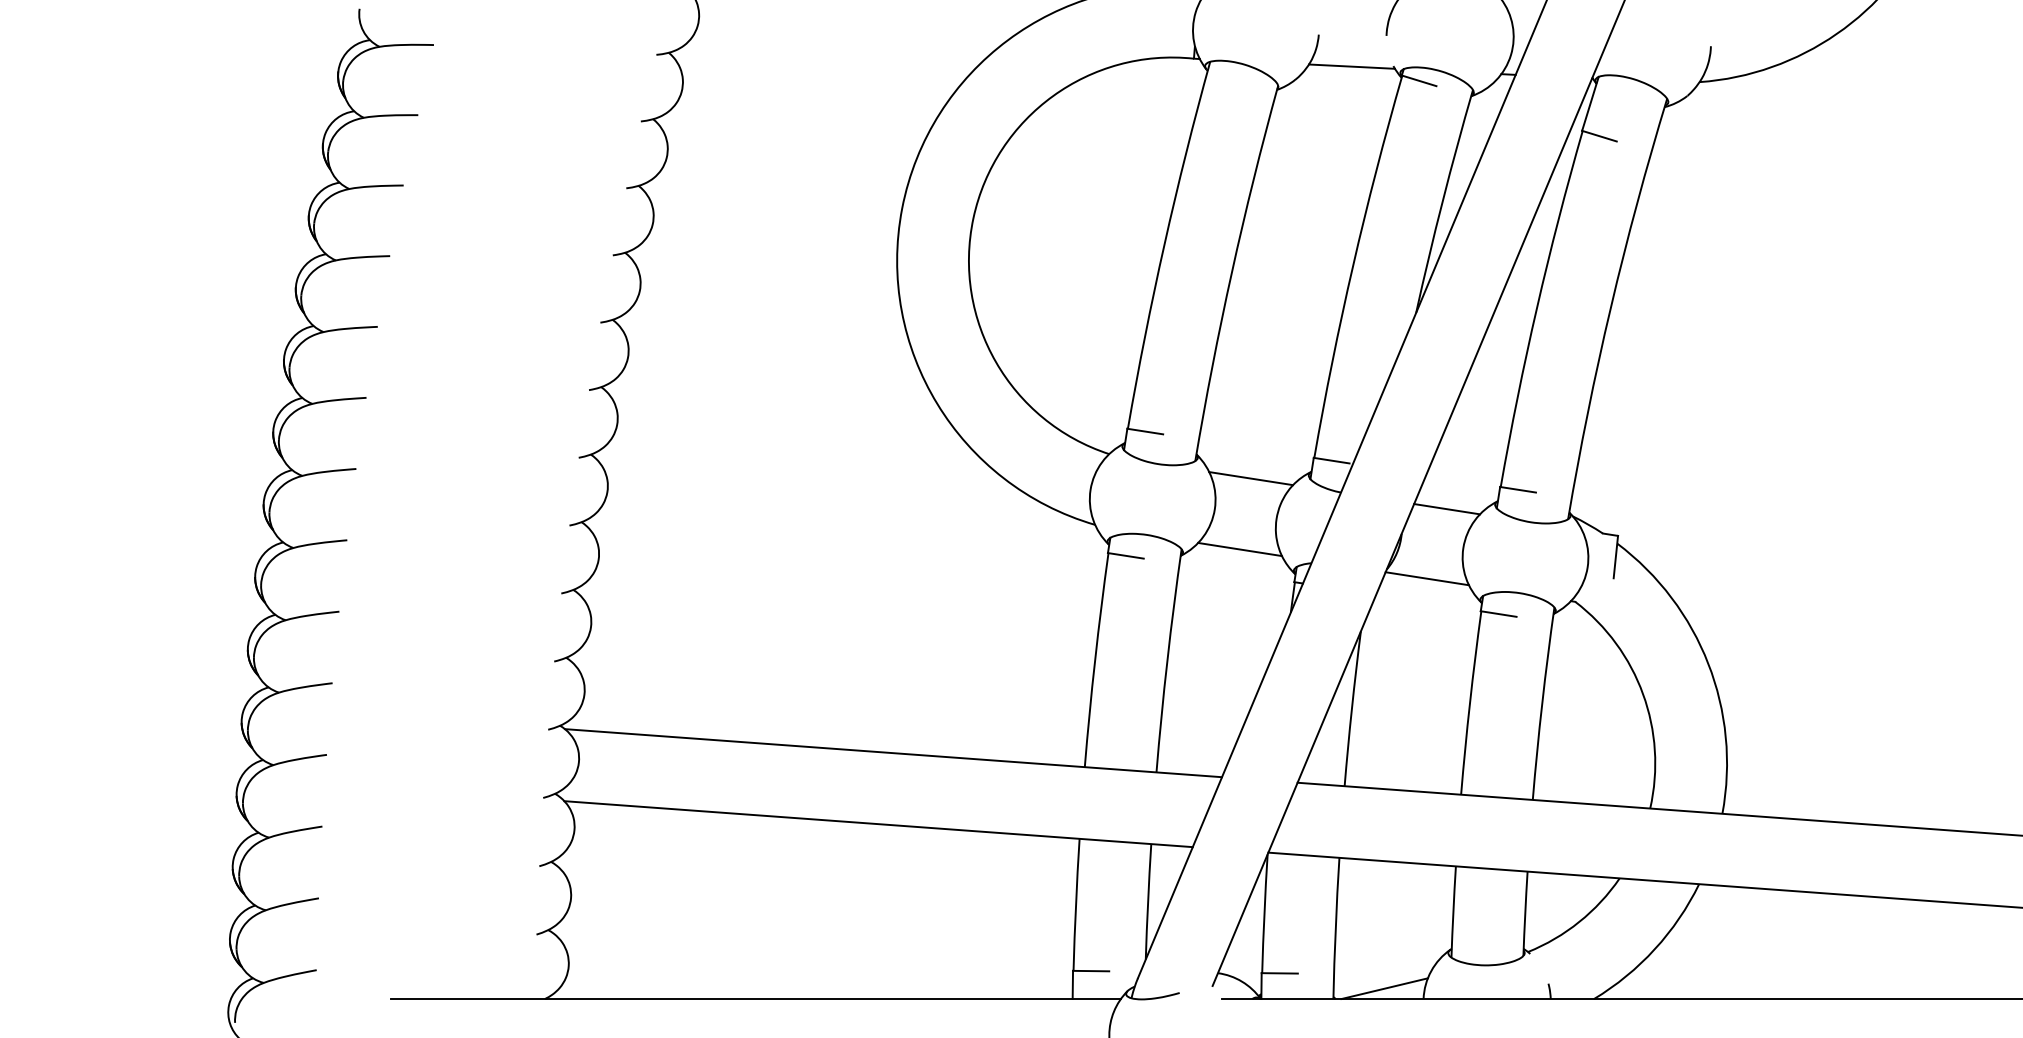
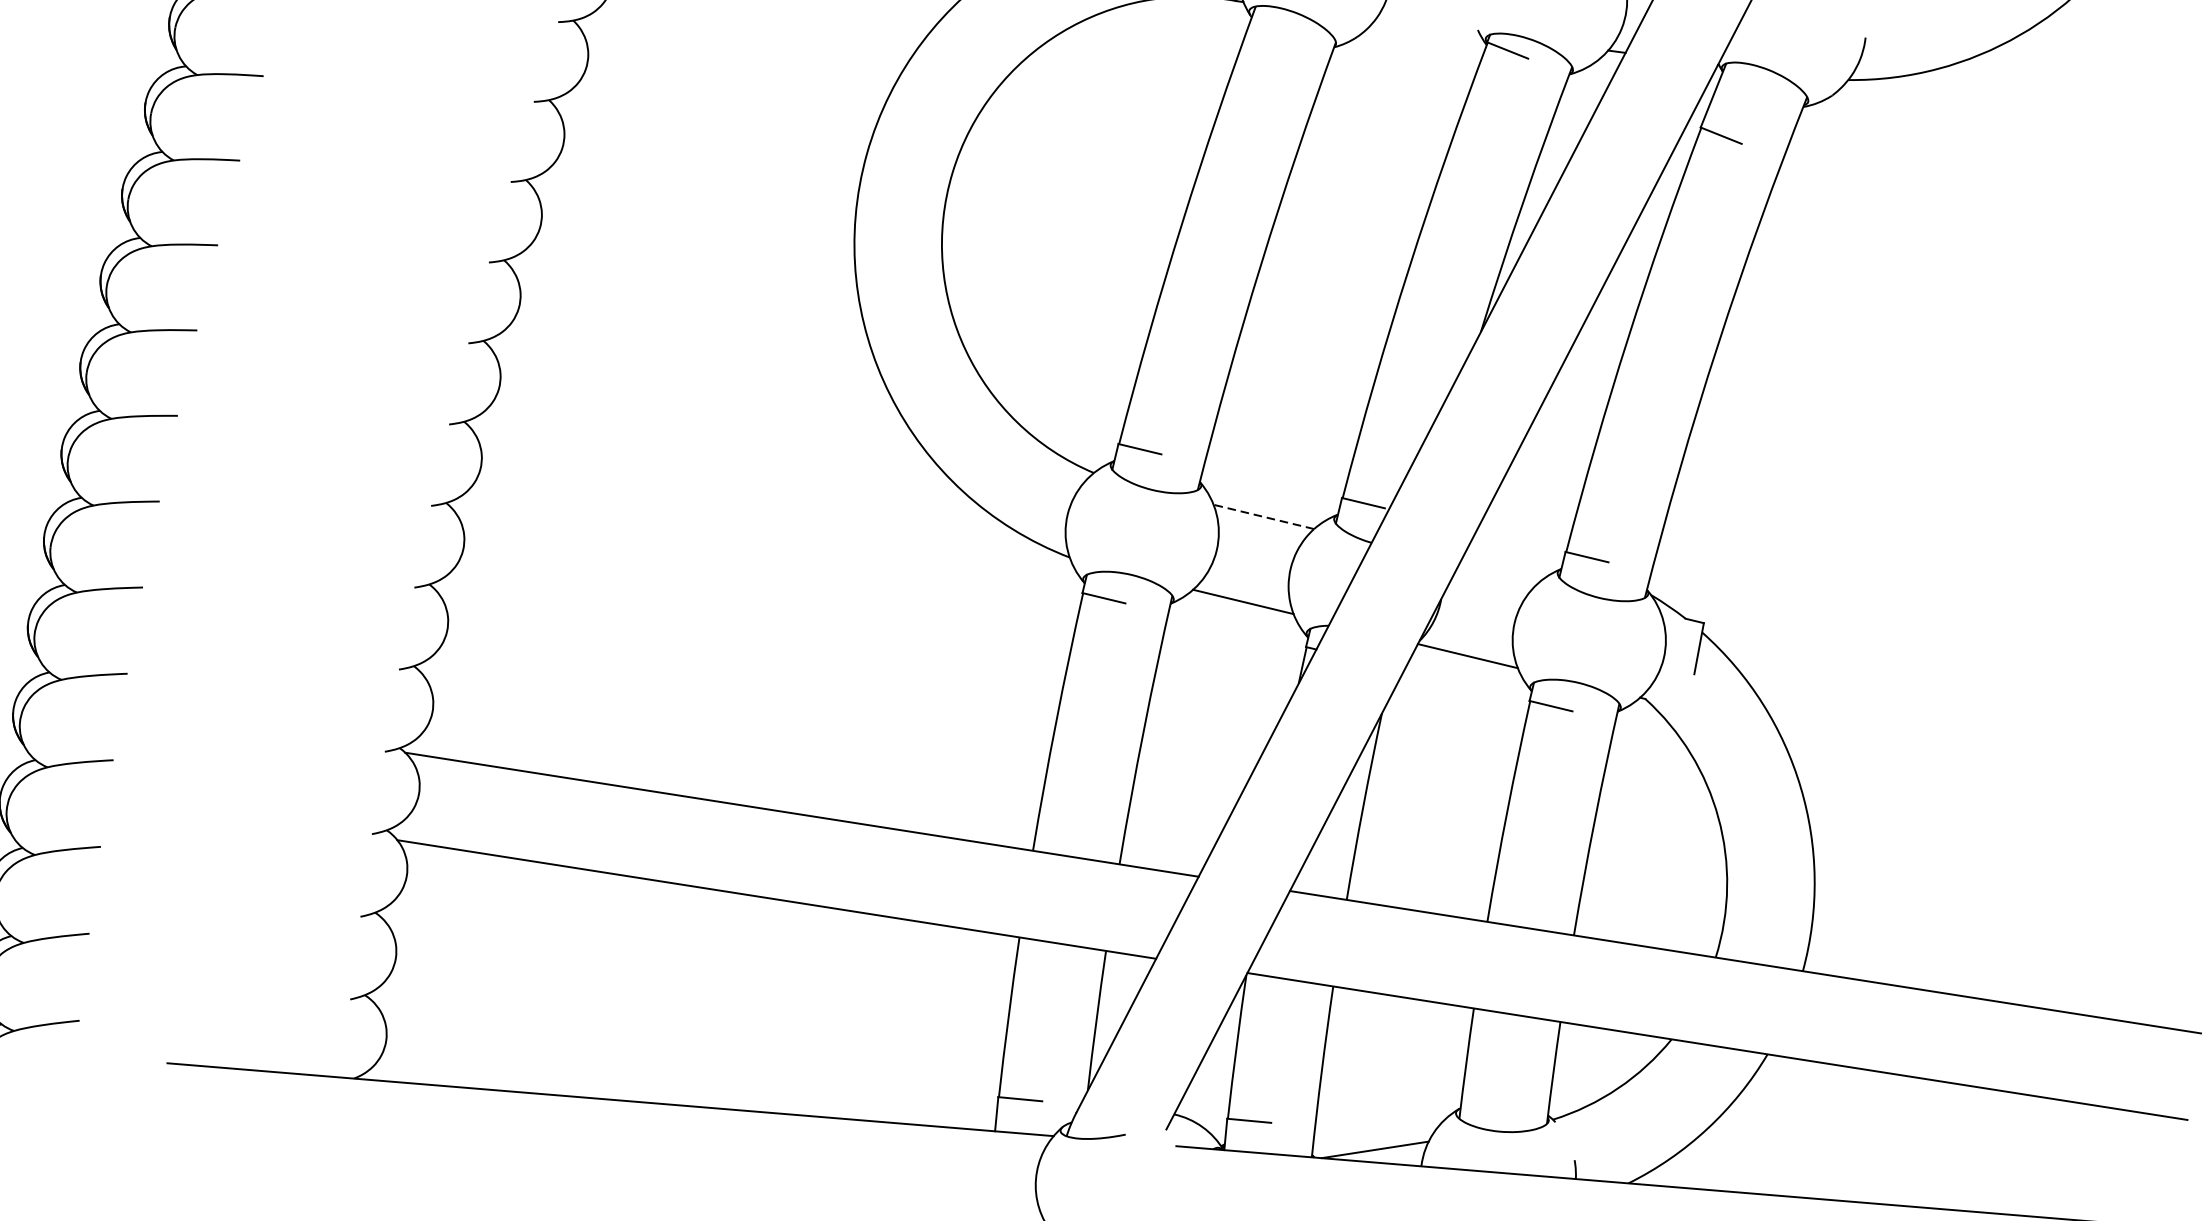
line: (1351, 66) -> (1426, 26), removed
line: (1250, 478) -> (1263, 516), solid -> dashed
line: (1447, 509) -> (1499, 574), removed

